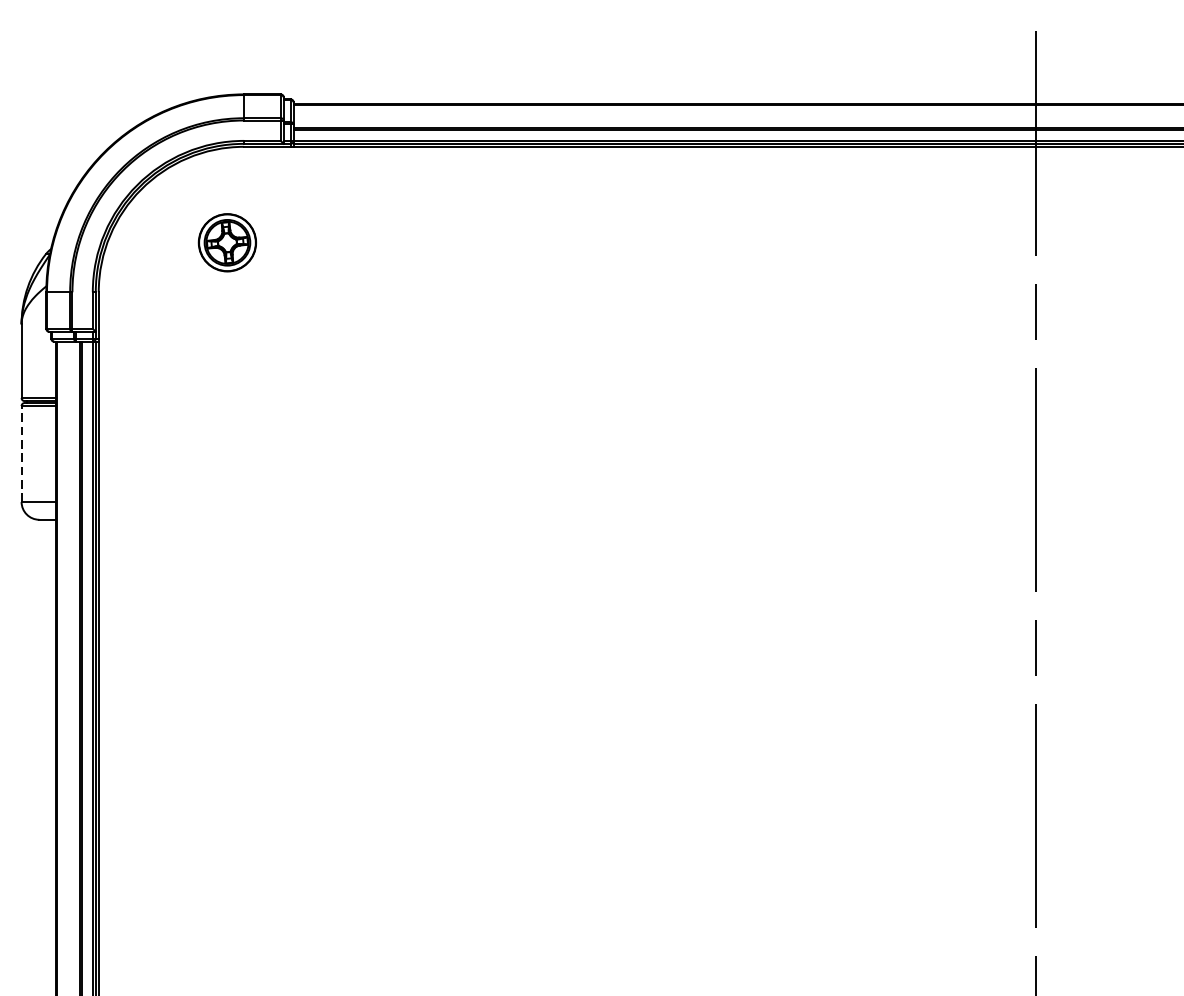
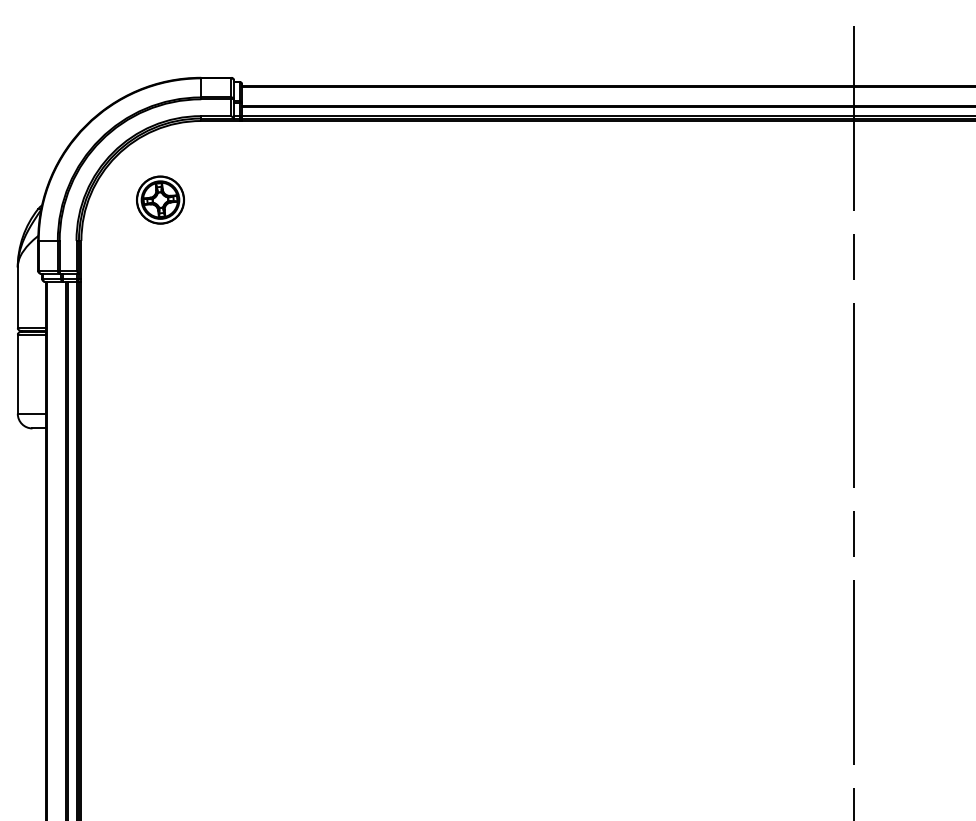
part: (227, 242) -> (160, 199), moved
line: (21, 454) -> (17, 374), dashed -> solid

